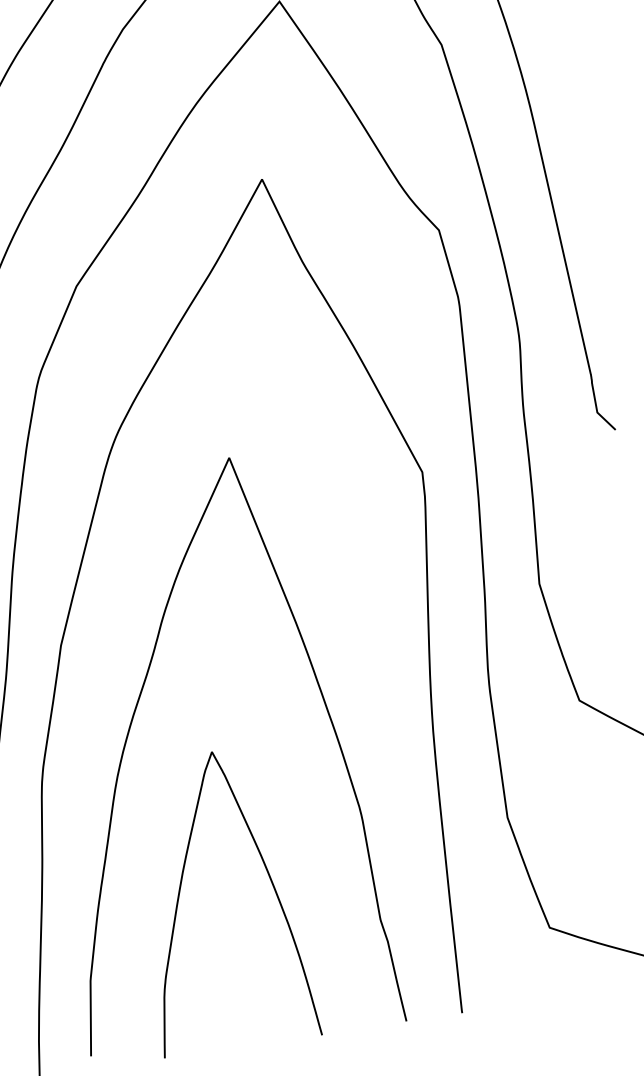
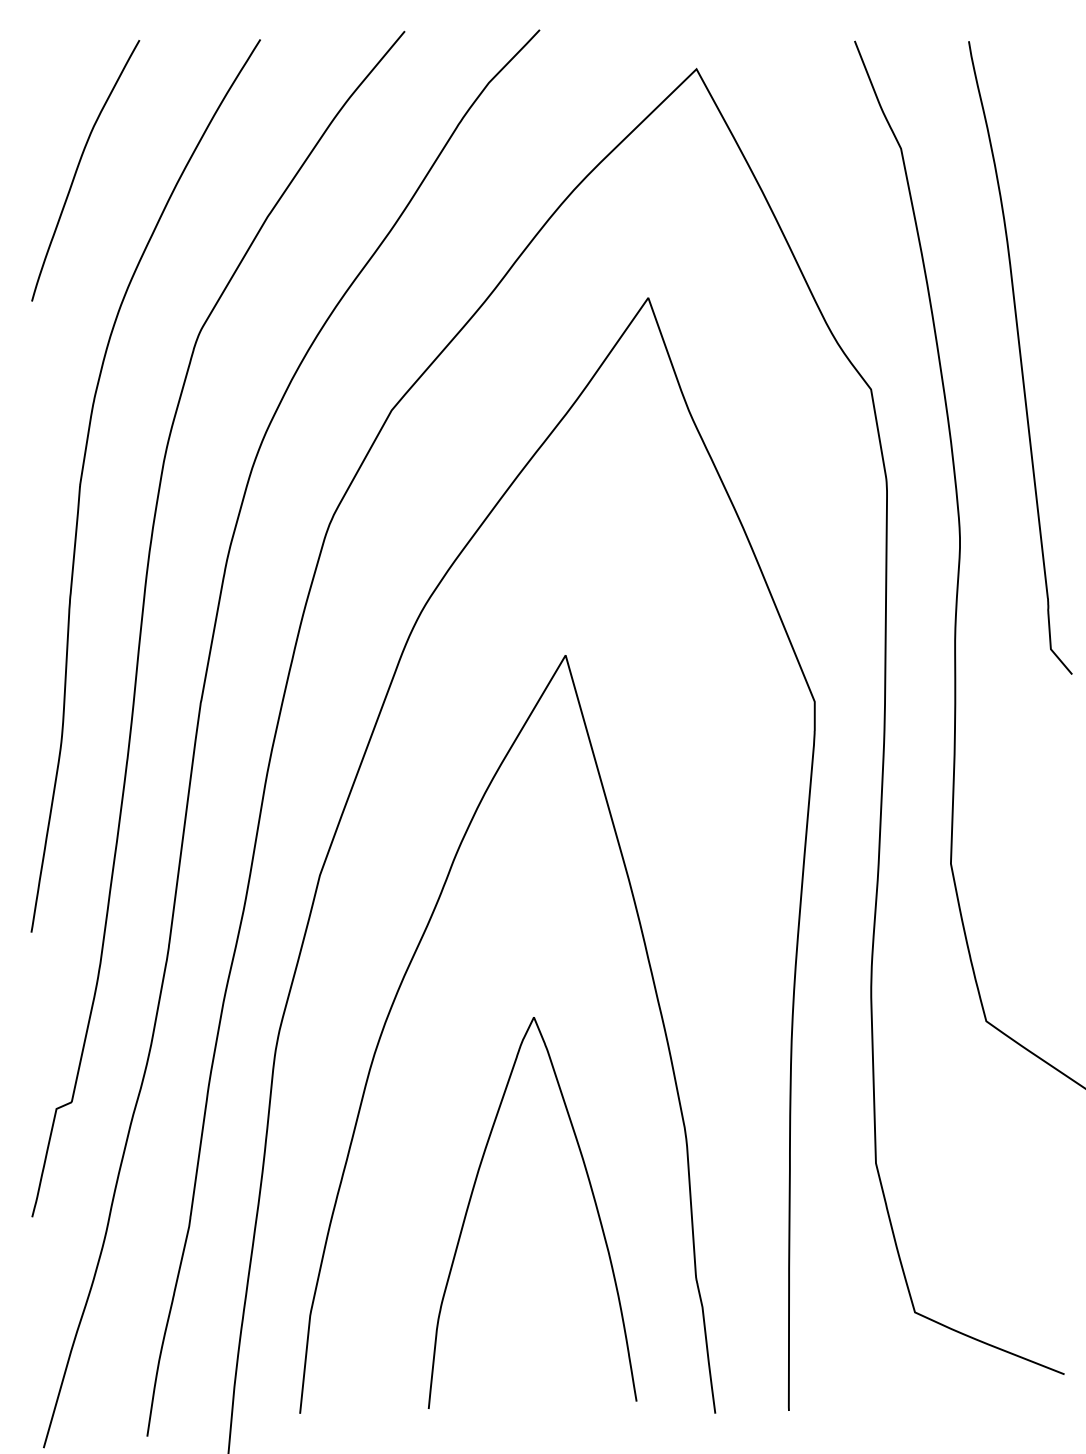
curve: (271, 883) -> (592, 1196), moved

